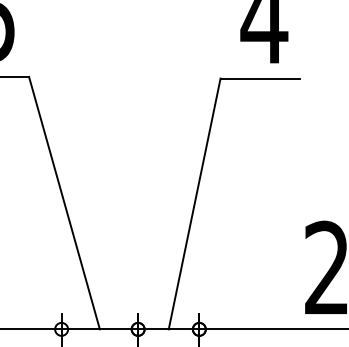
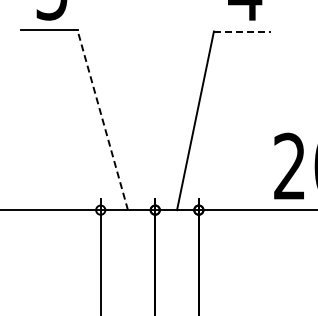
line: (260, 78) -> (242, 31), solid -> dashed
line: (64, 202) -> (102, 119), solid -> dashed

